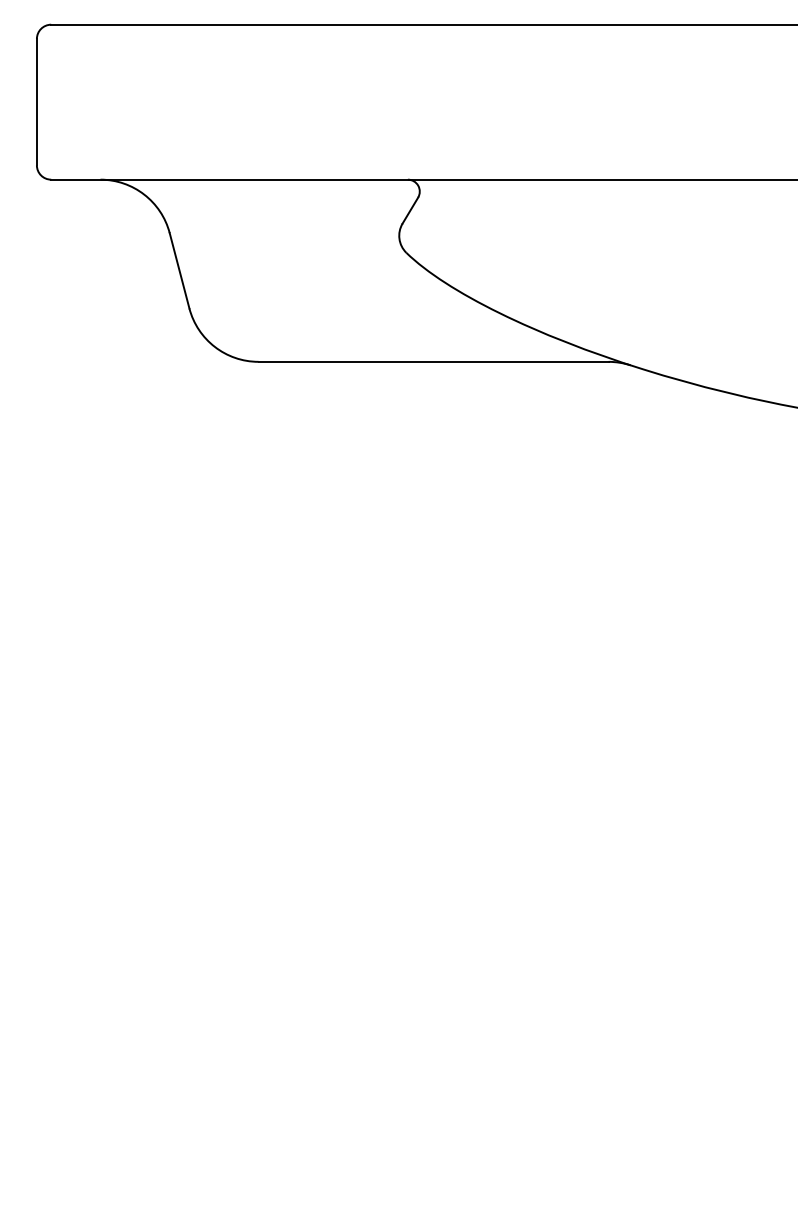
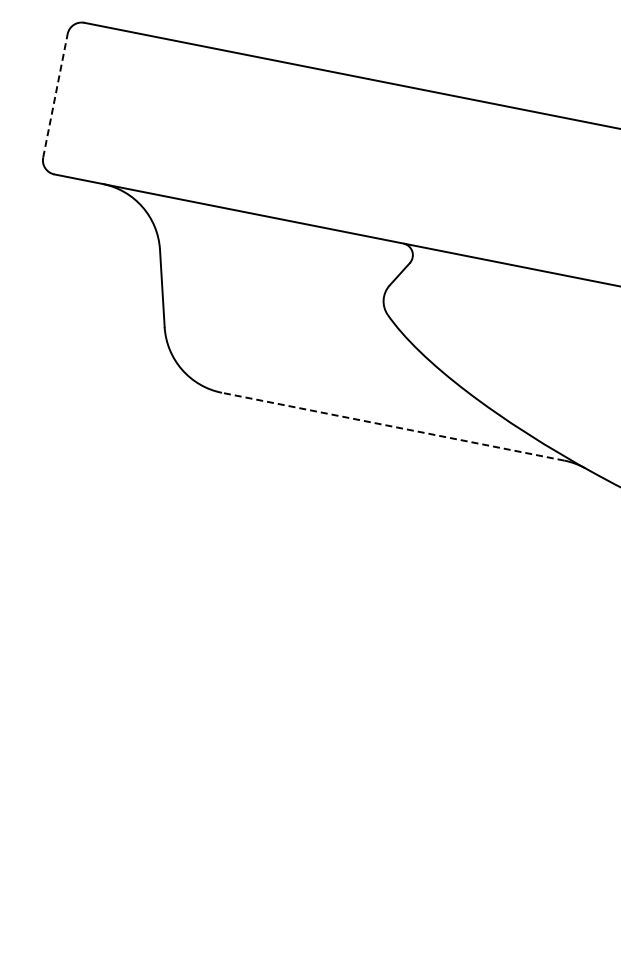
line: (36, 101) -> (55, 95), solid -> dashed
line: (433, 361) -> (393, 426), solid -> dashed

